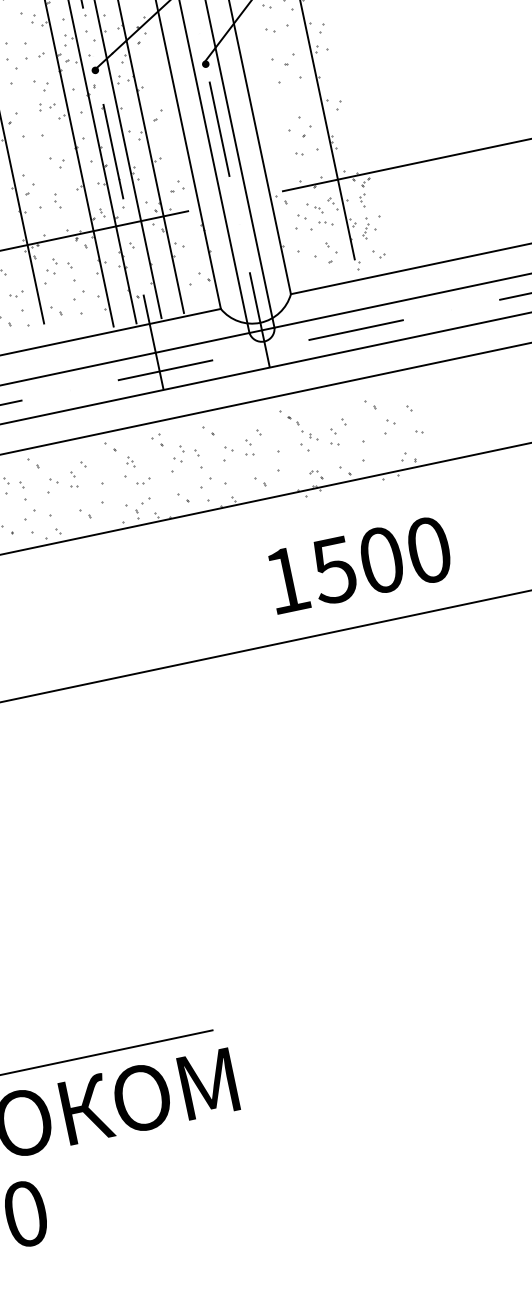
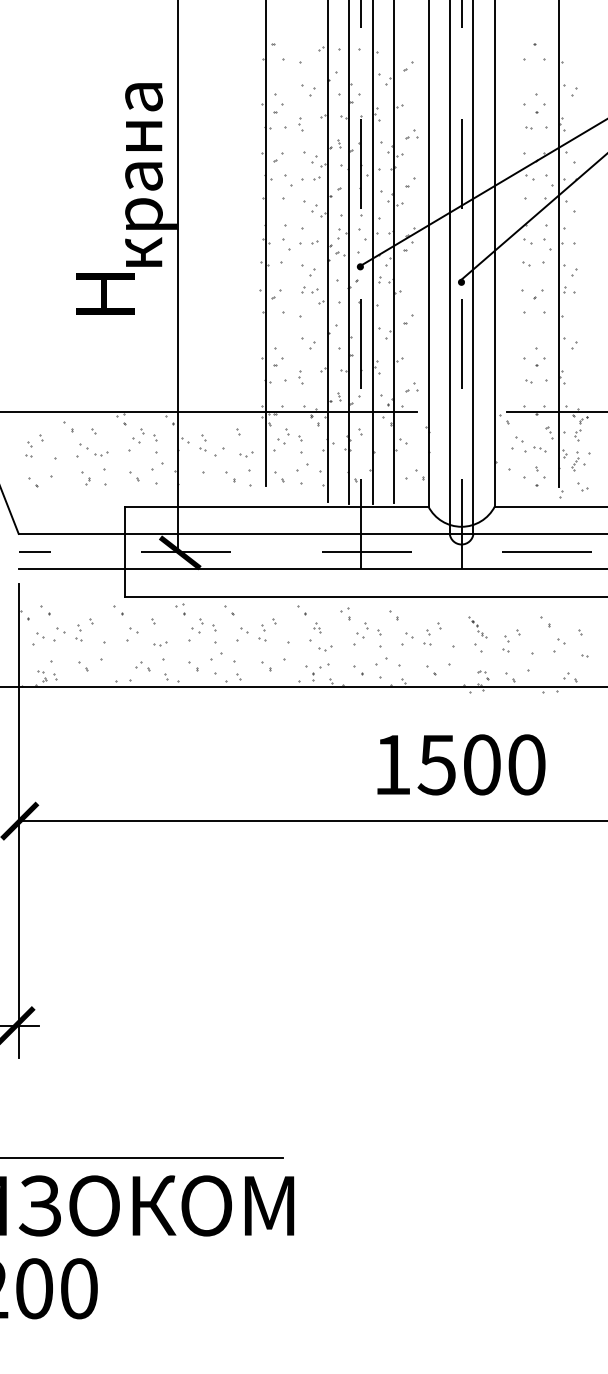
part: (314, 208) -> (532, 433), removed
part: (299, 425) -> (477, 627), size x0.6
text: (359, 564) -> (461, 764), moved

